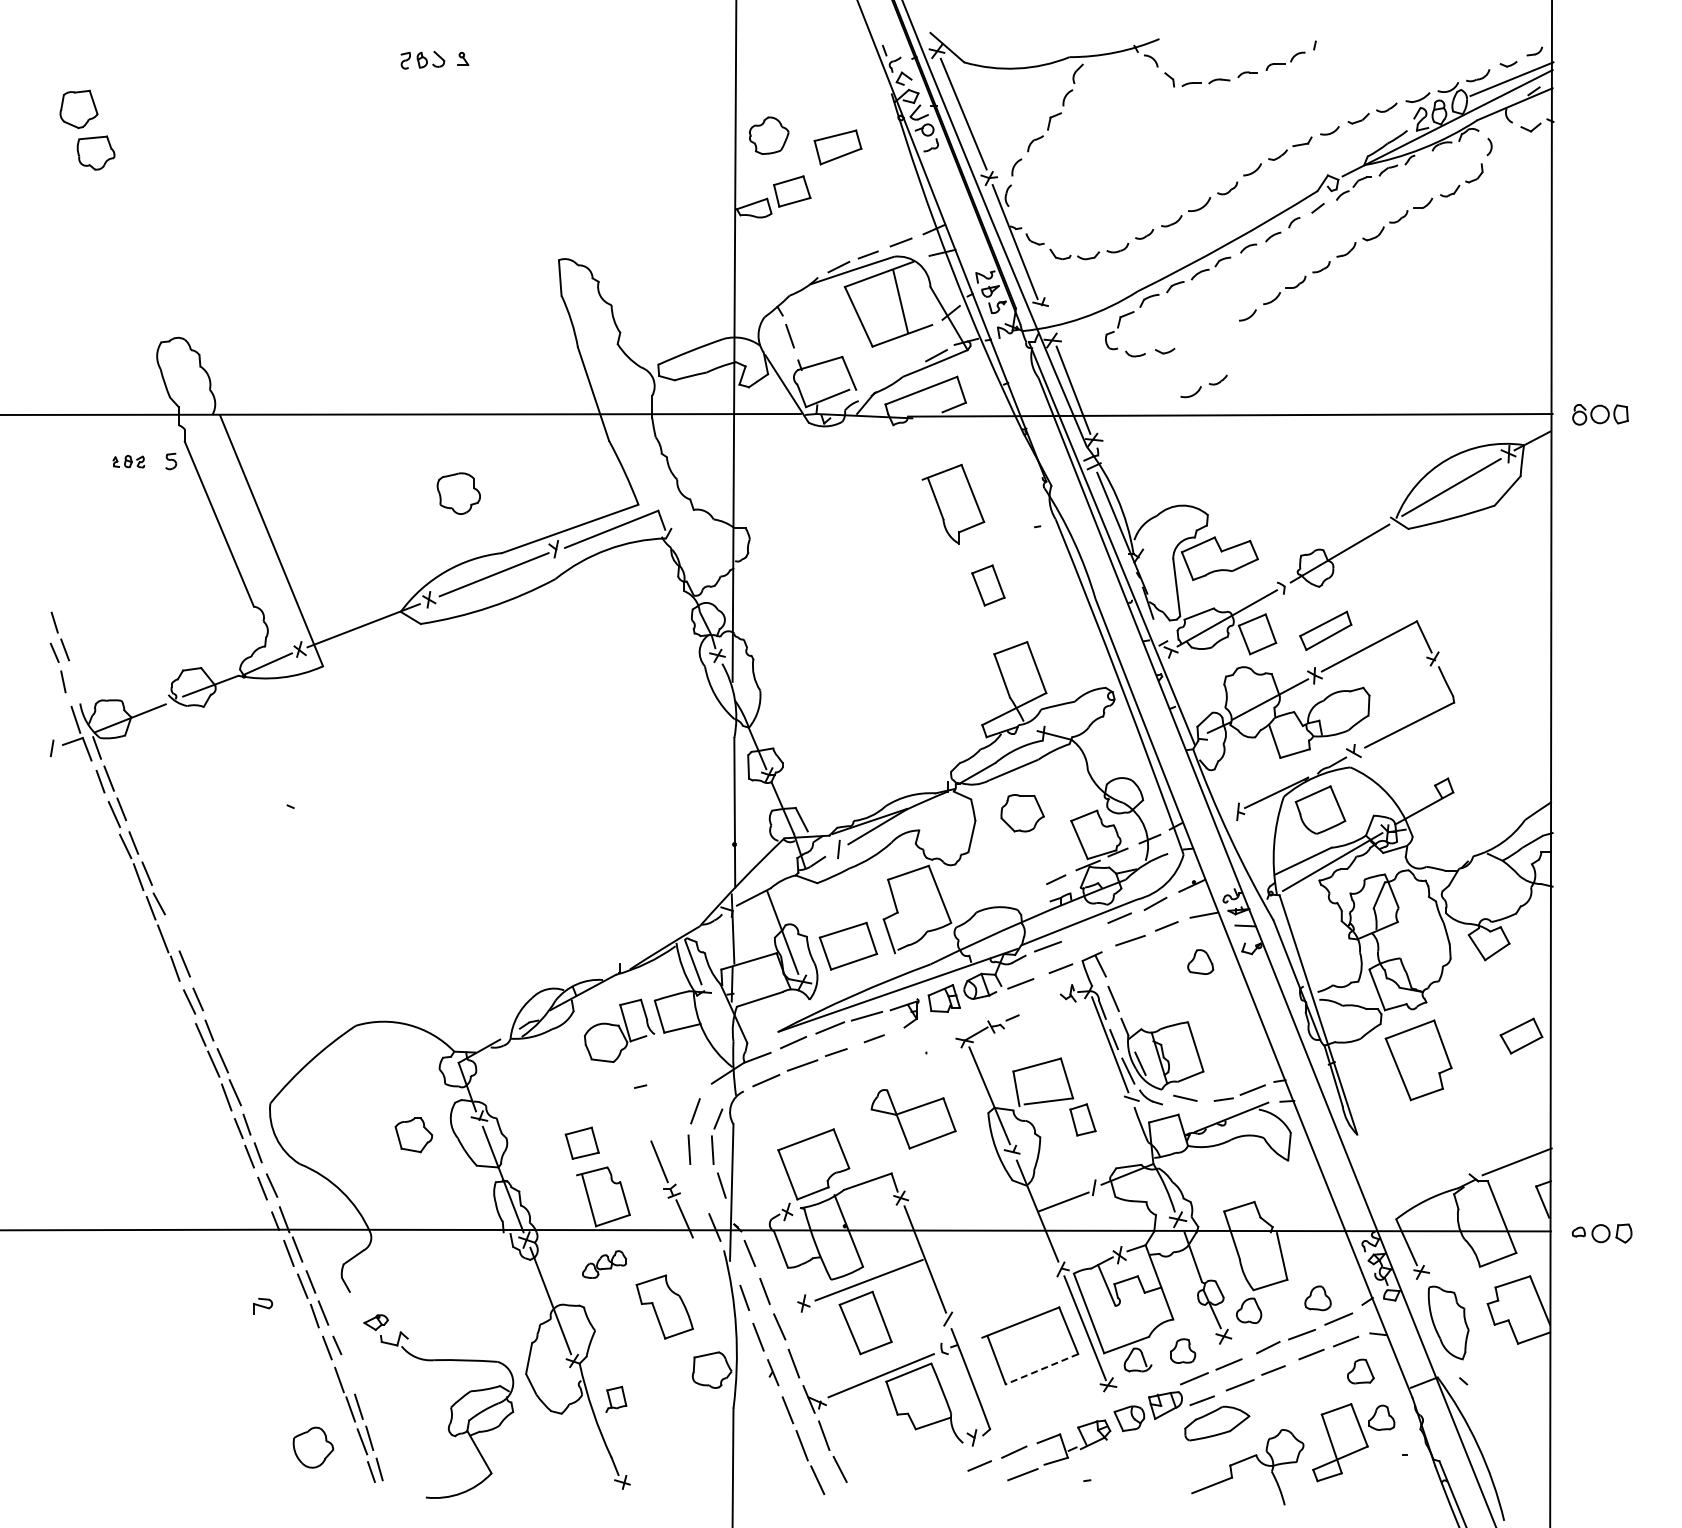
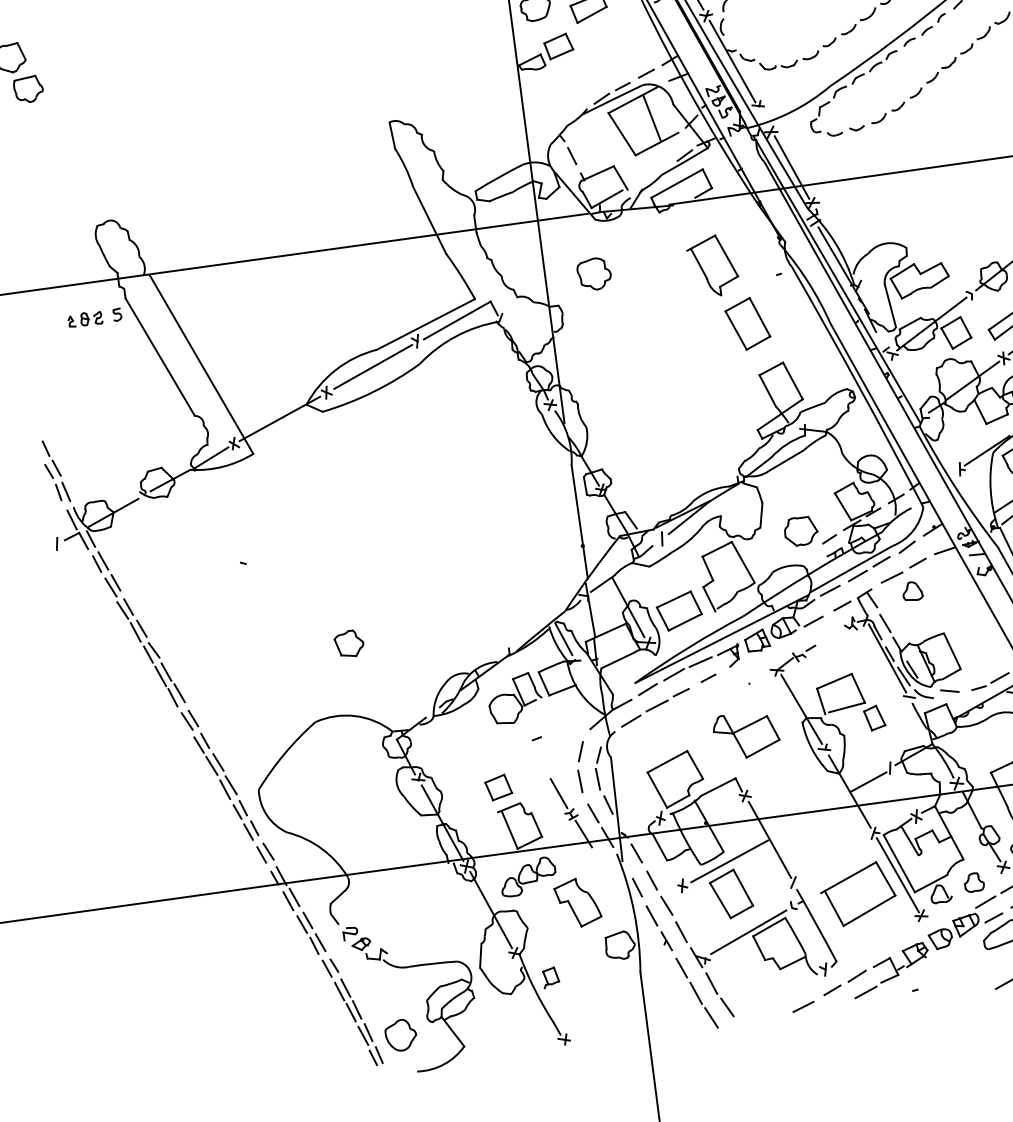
part: (1203, 386) -> (887, 113), moved
part: (128, 461) -> (85, 319), size x1.43
part: (458, 493) -> (594, 274), moved
part: (988, 585) -> (747, 323), size x1.67
line: (72, 681) -> (65, 491), added
part: (1022, 813) -> (801, 531), moved
line: (1085, 932) -> (857, 576), added
line: (171, 934) -> (166, 672), added
part: (1200, 961) -> (912, 590), moved
part: (413, 1135) -> (349, 644), moved
line: (700, 1193) -> (593, 813), added
part: (604, 1264) -> (528, 876), size x1.67
part: (263, 1305) -> (350, 932), moved
line: (1041, 1369) -> (869, 911), dashed -> solid
line: (347, 1376) -> (345, 988), added
part: (313, 1447) -> (401, 1035), moved
line: (938, 1482) -> (803, 1007), added

